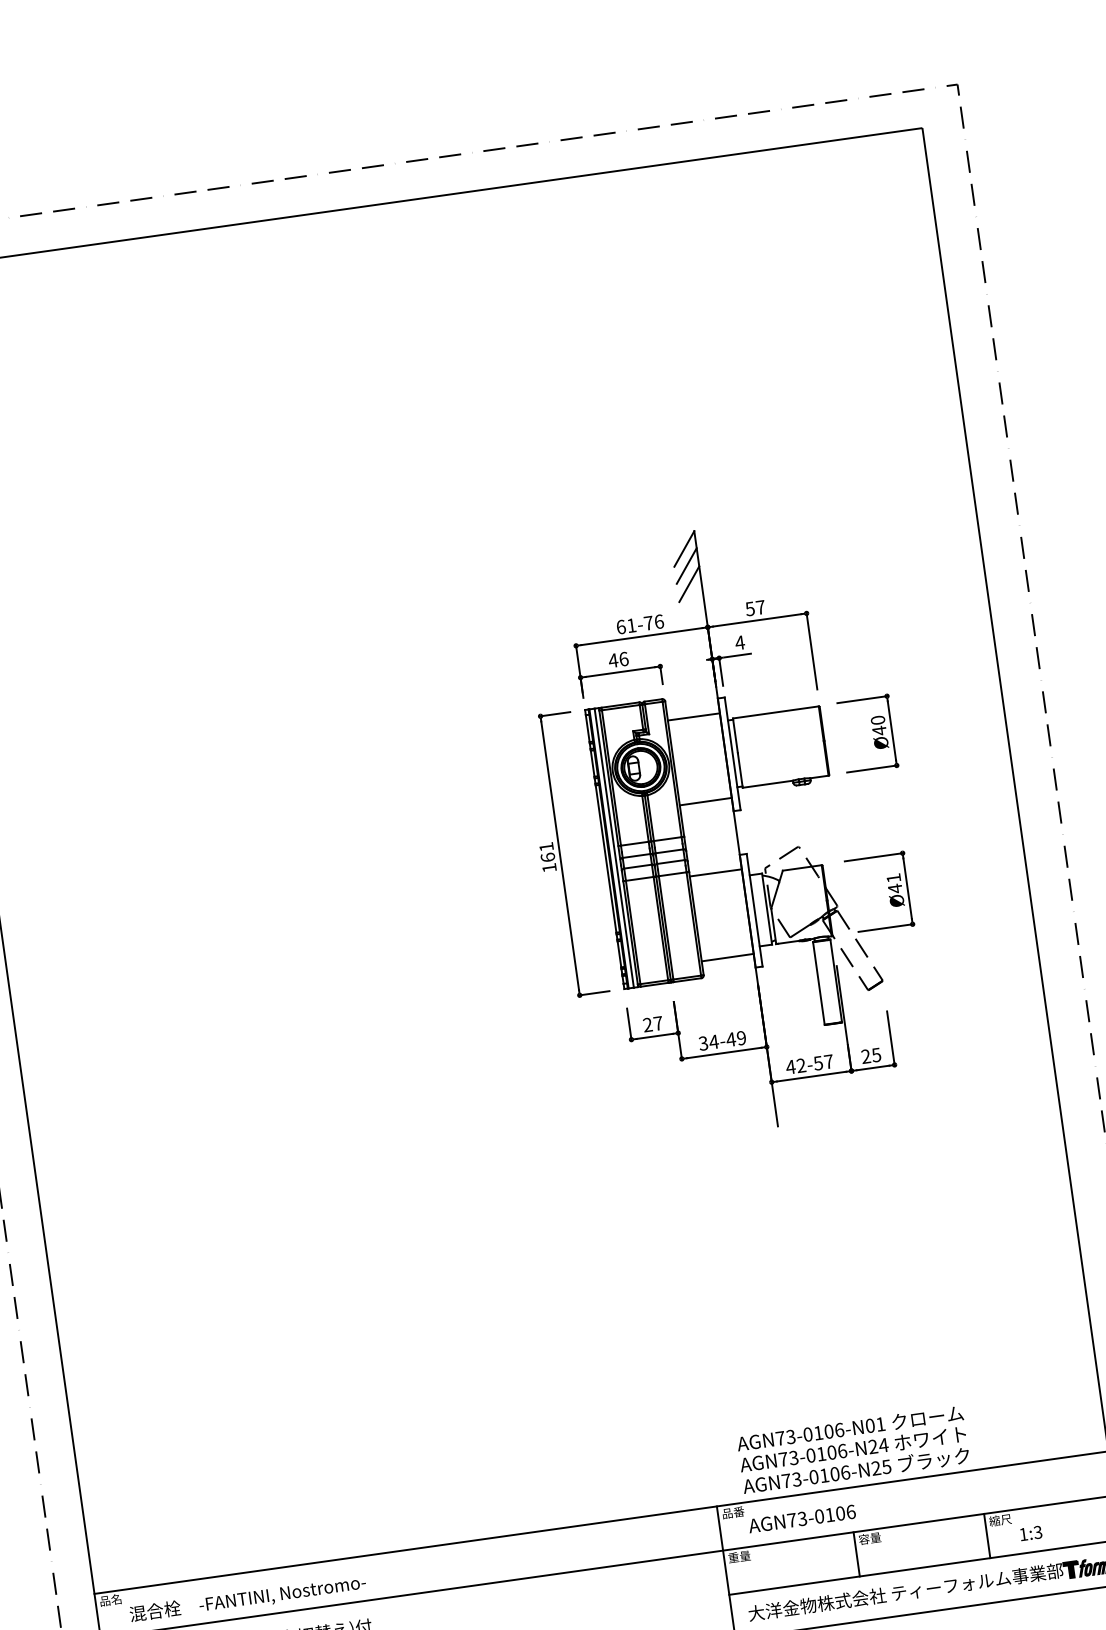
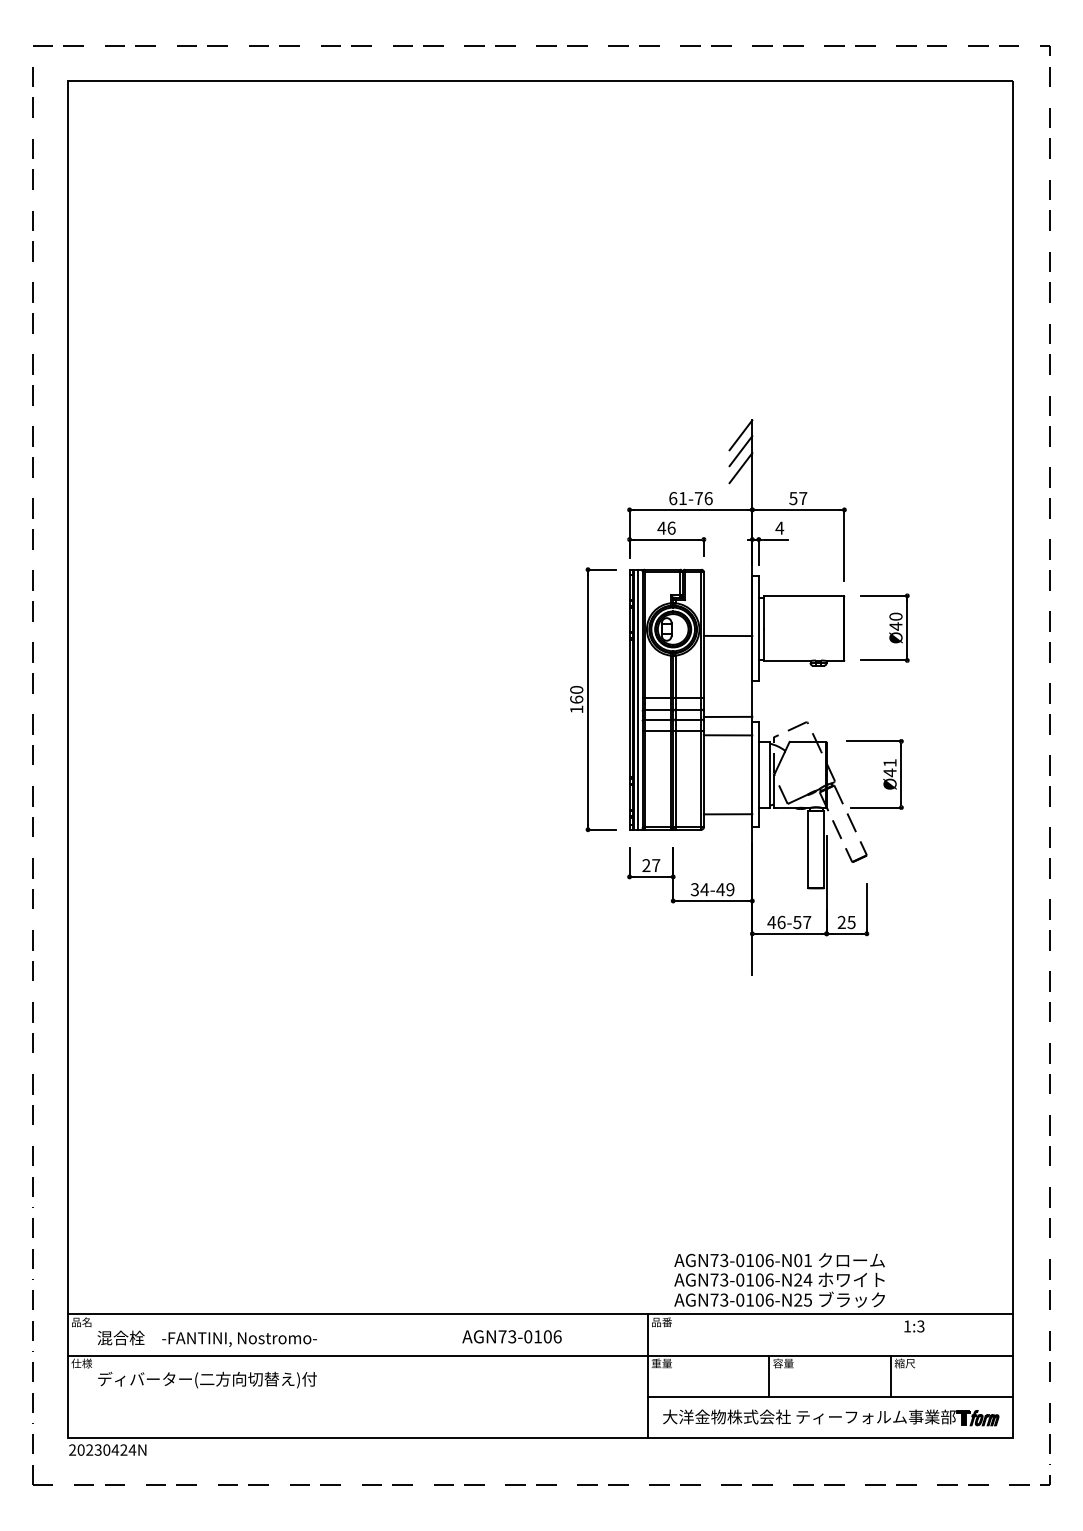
line: (693, 716) -> (727, 635), moved
line: (705, 801) -> (727, 716), moved
text: (546, 846) -> (576, 689), 161 -> 160
text: (801, 1065) -> (781, 922), 42-57 -> 46-57
text: (801, 1518) -> (511, 1336), moved
text: (1031, 1533) -> (914, 1326), moved

